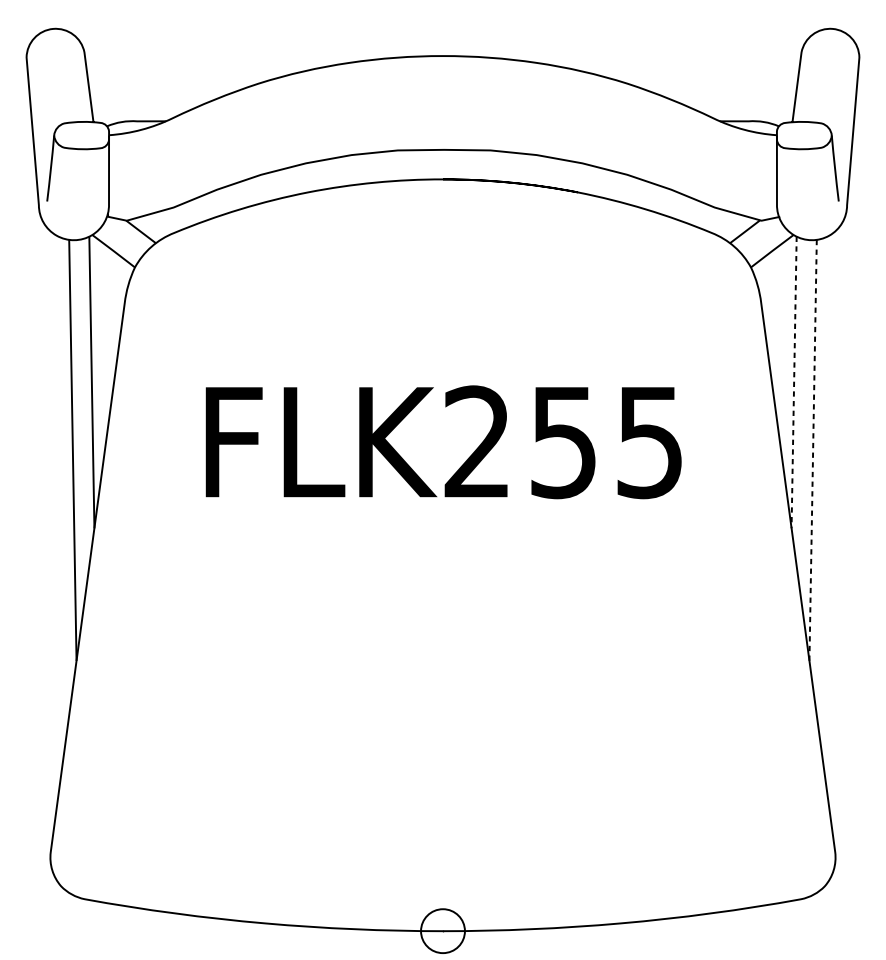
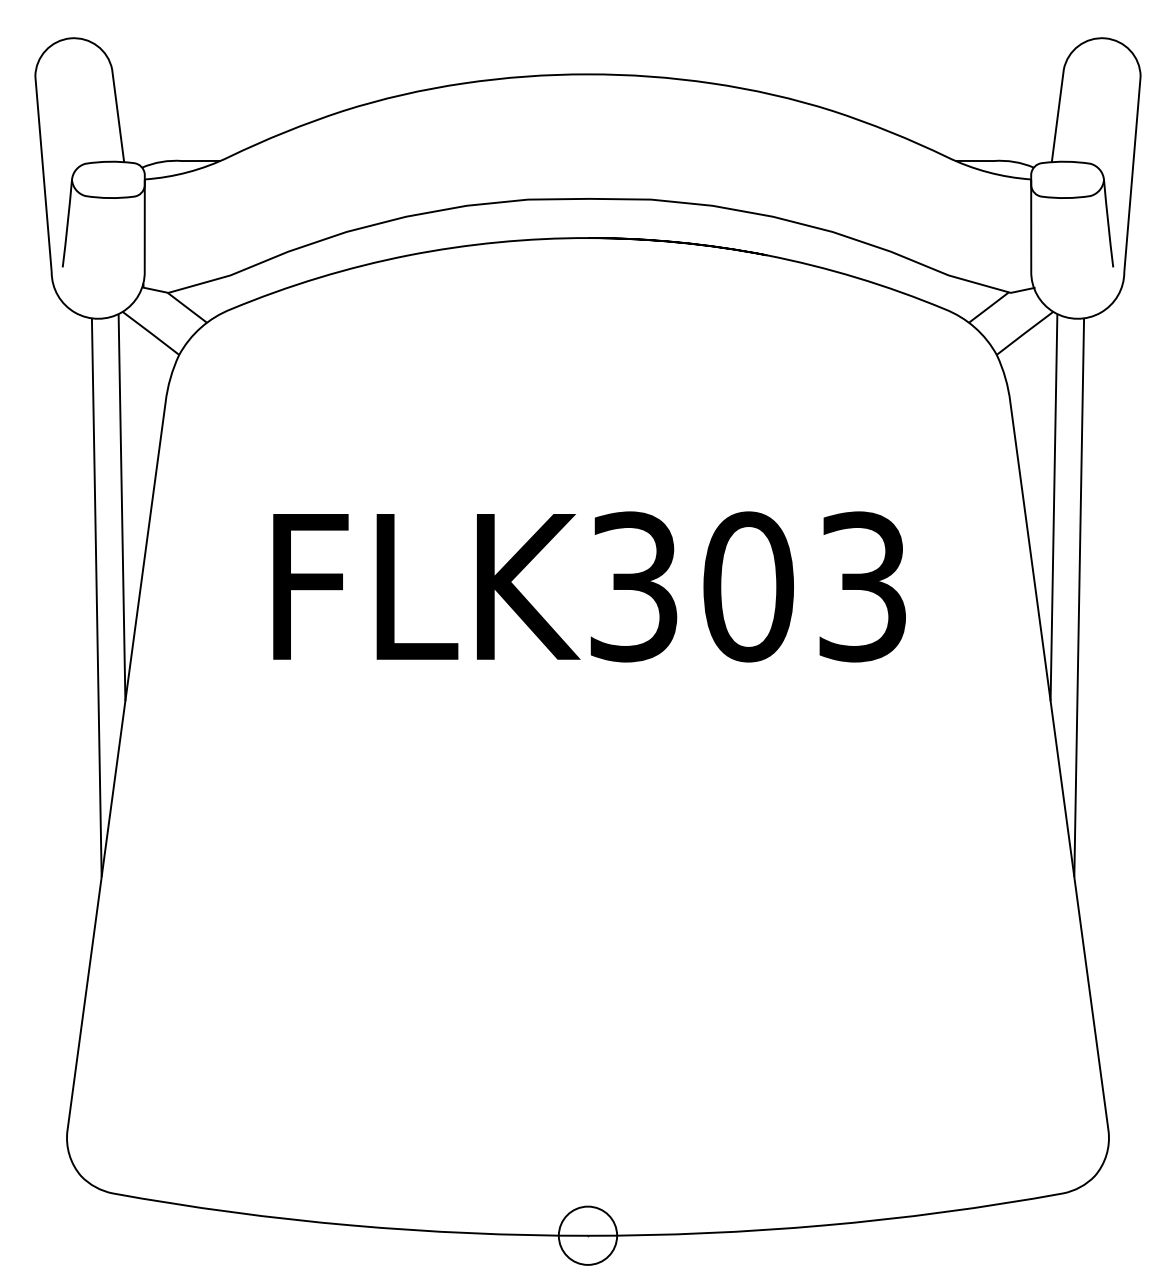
line: (793, 382) -> (1053, 507), dashed -> solid
text: (563, 441) -> (747, 586), FLK255 -> FLK303
line: (813, 450) -> (1079, 598), dashed -> solid

